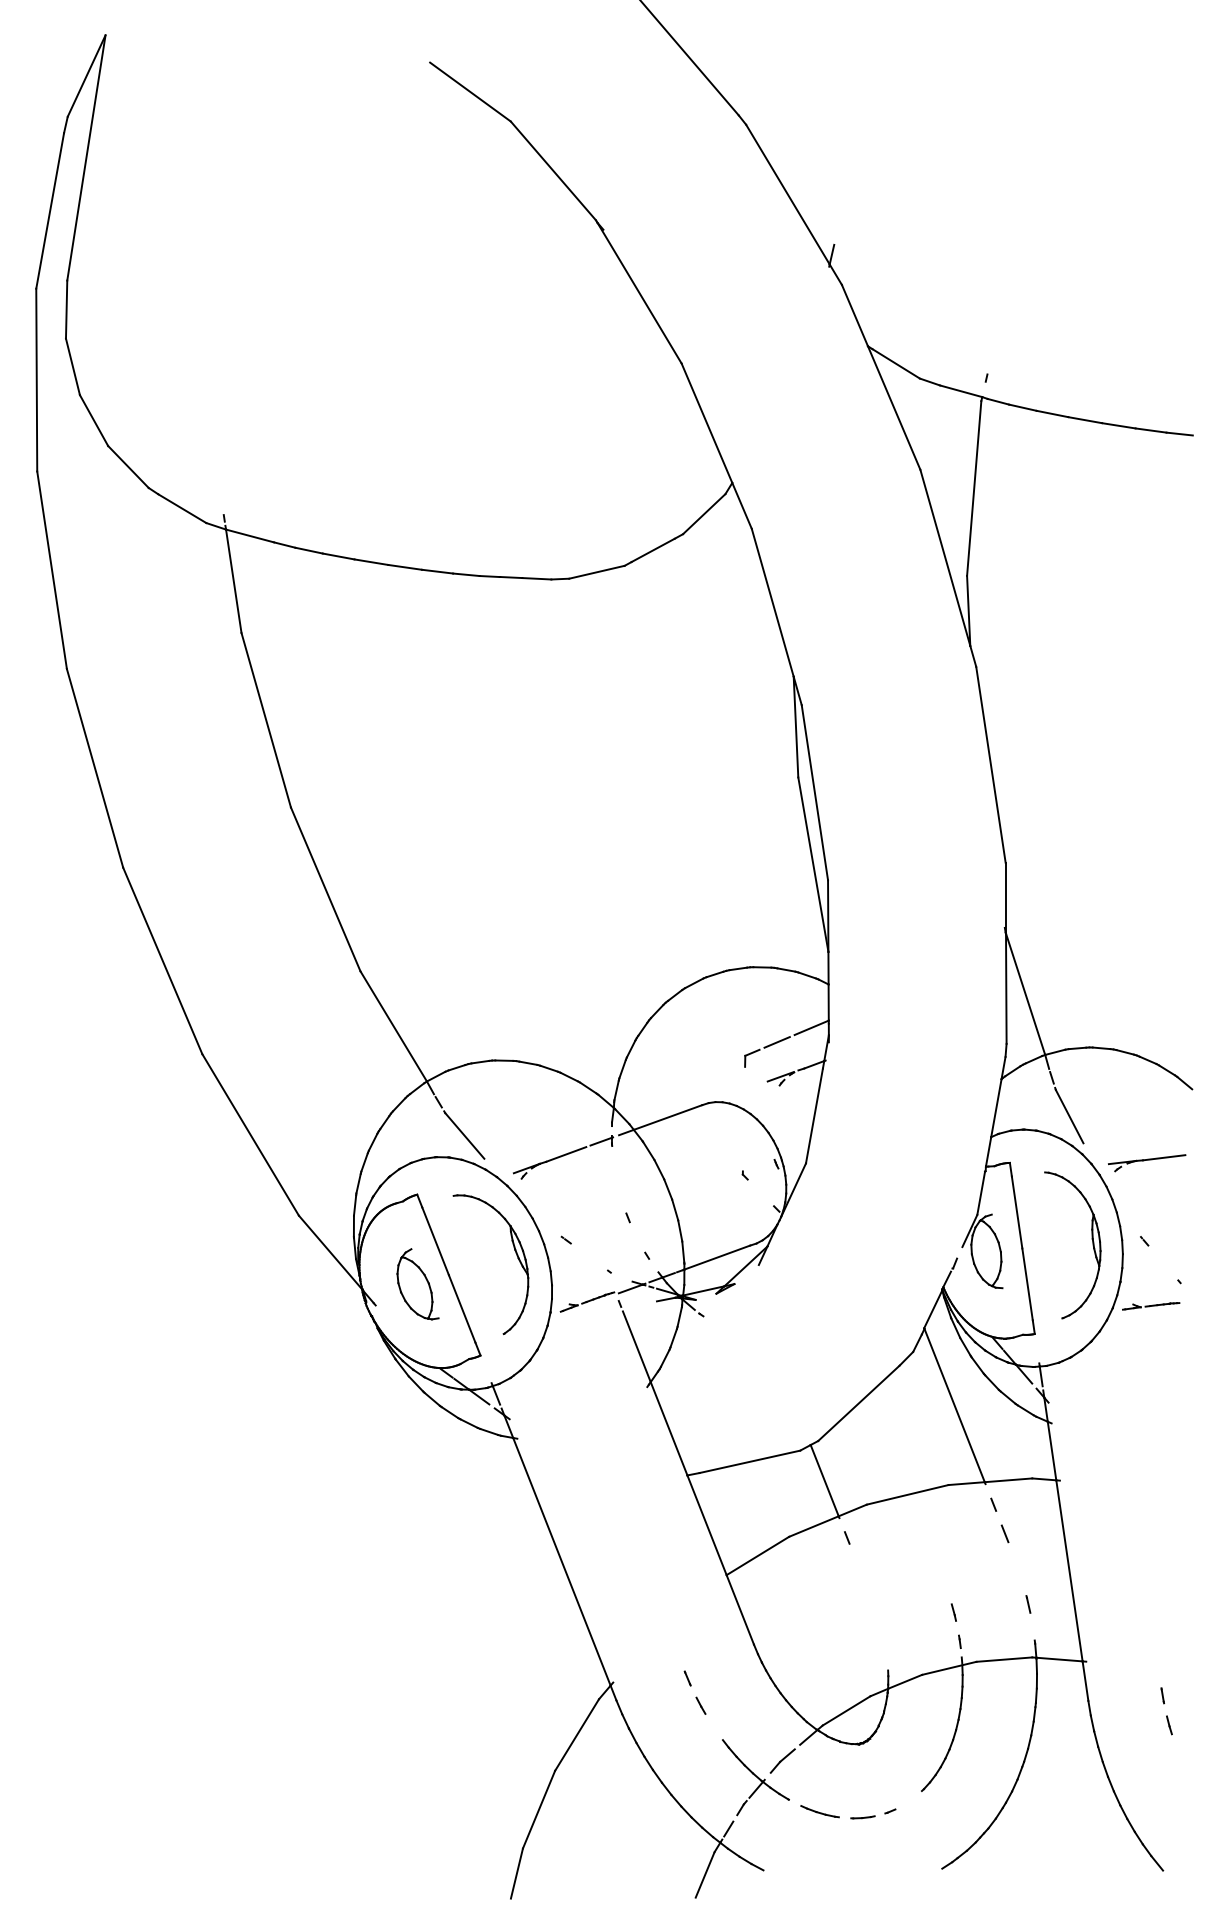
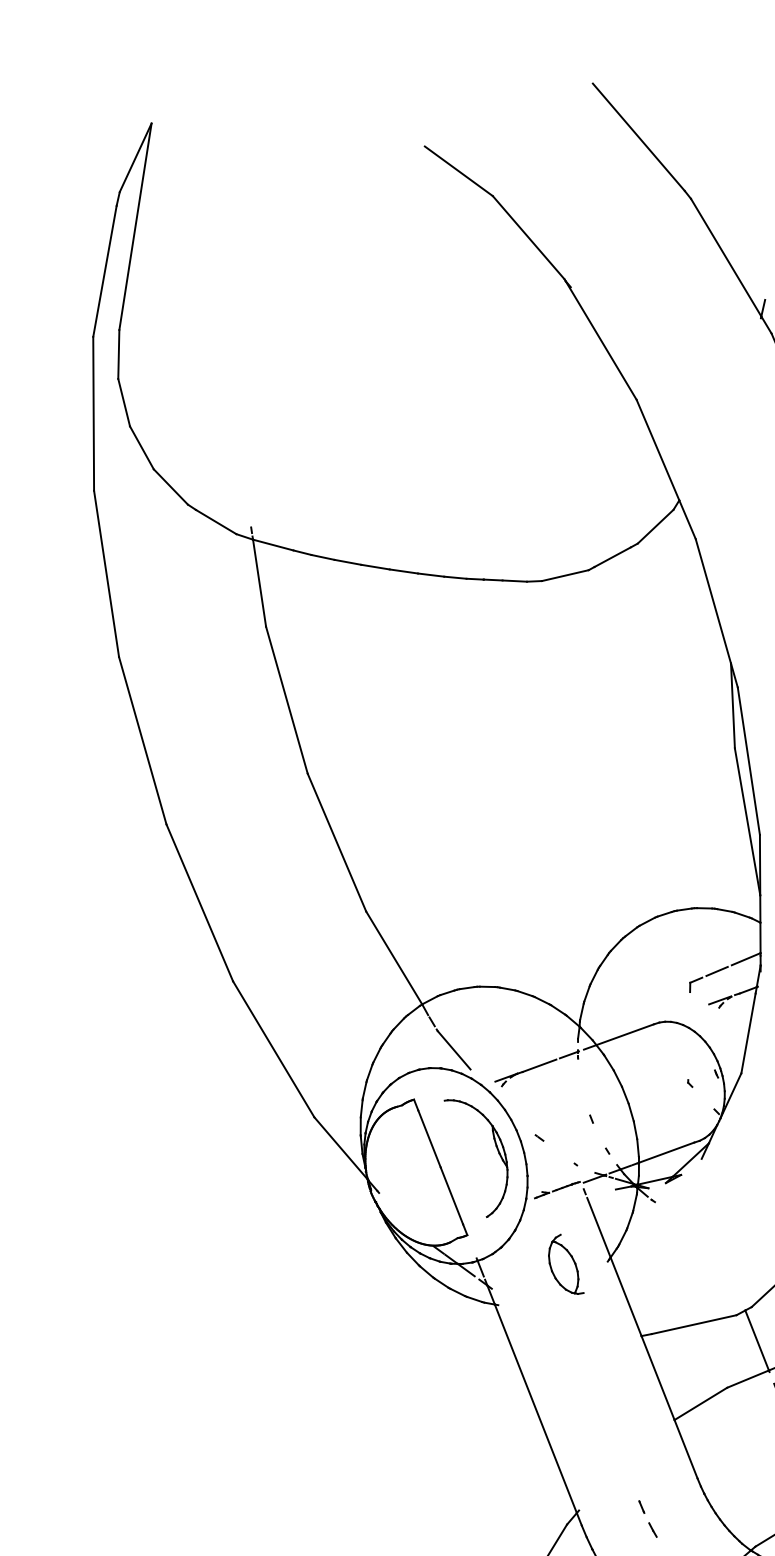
part: (417, 1284) -> (565, 1264), moved

